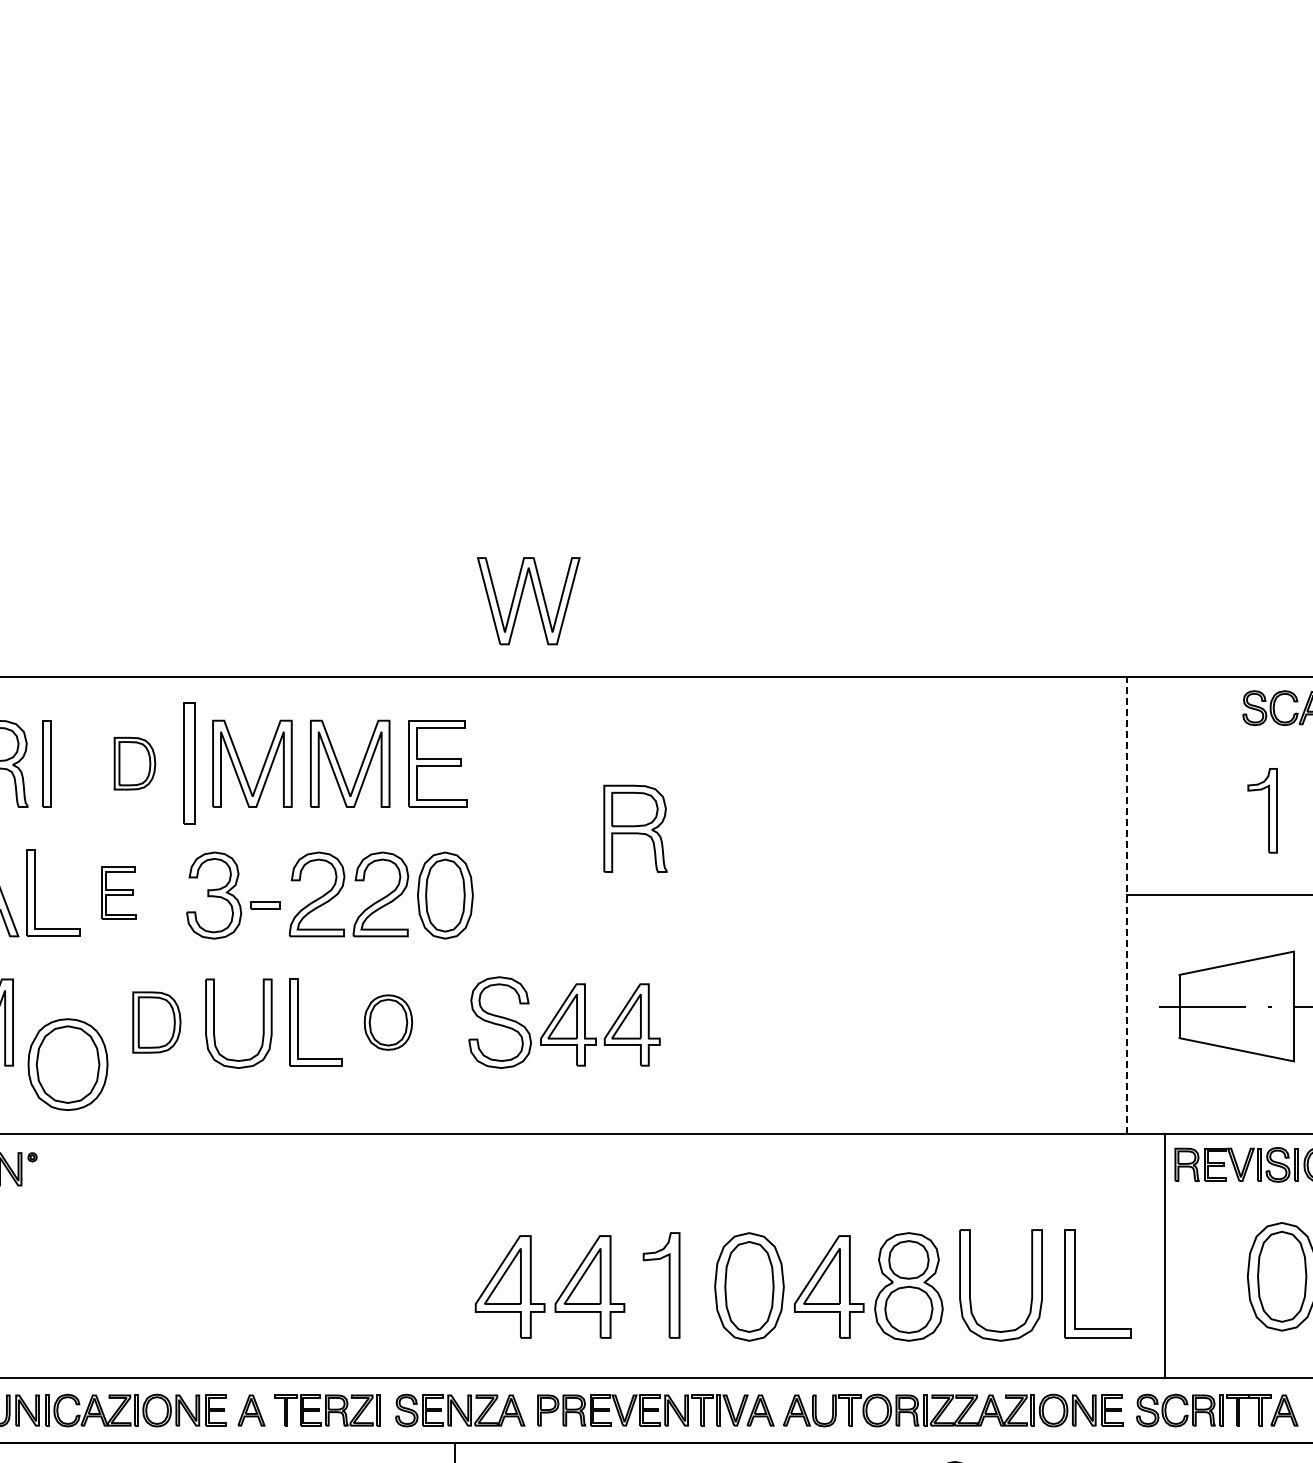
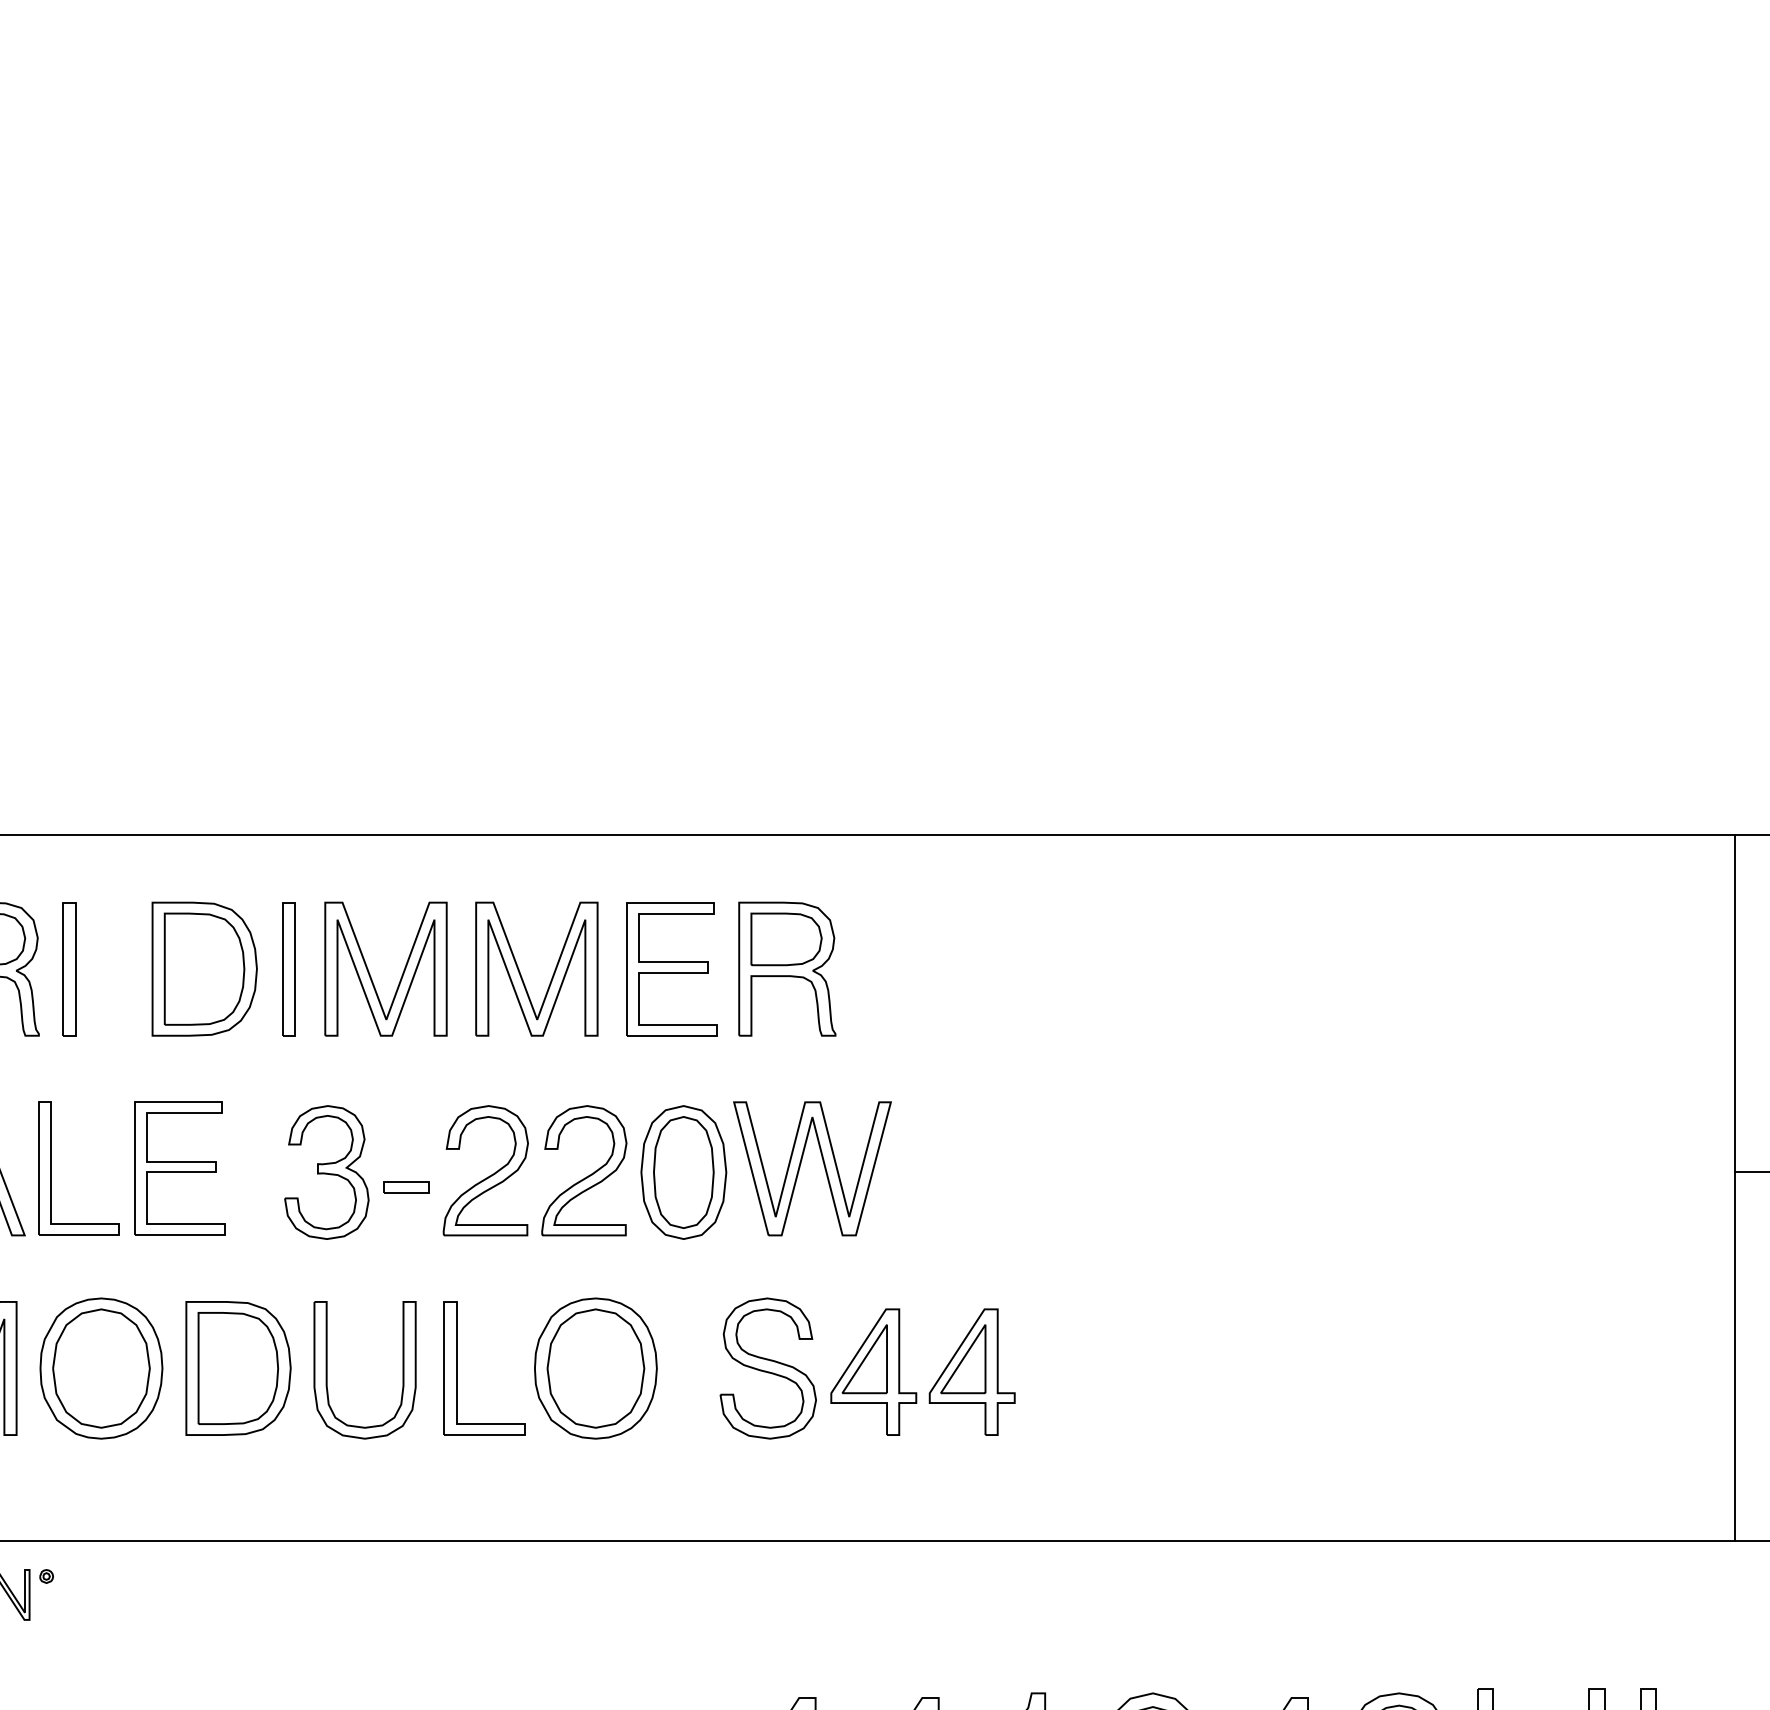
part: (521, 600) -> (801, 1167), moved
part: (134, 763) -> (204, 968), size x1.67
part: (188, 763) -> (287, 968), size x0.71
part: (635, 828) -> (787, 968), moved
part: (118, 892) -> (179, 1167), size x1.67
line: (1126, 905) -> (1734, 1187), dashed -> solid
part: (156, 1022) -> (237, 1368), size x1.43
part: (388, 1022) -> (596, 1368), size x1.67
part: (67, 1064) -> (100, 1368), moved

